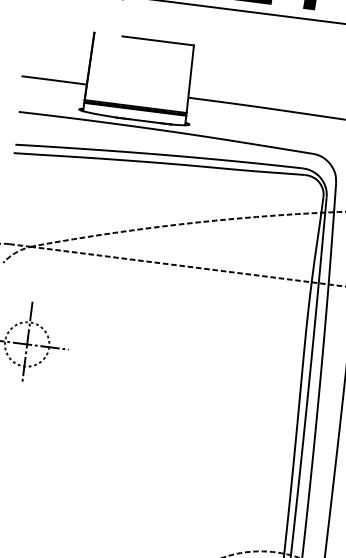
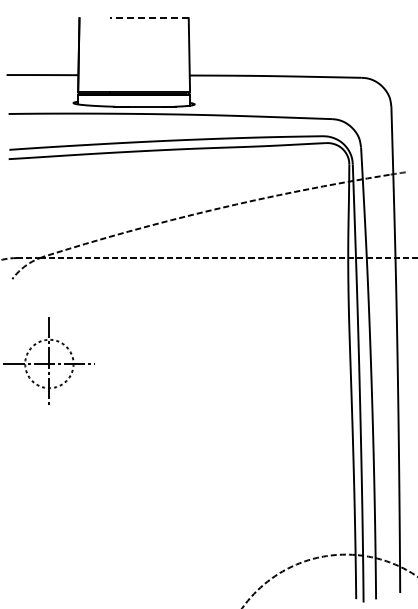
line: (157, 41) -> (148, 18), solid -> dashed

